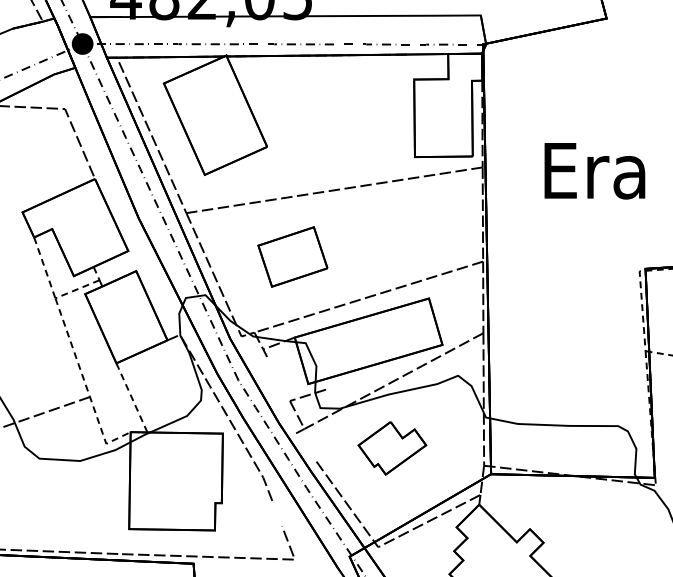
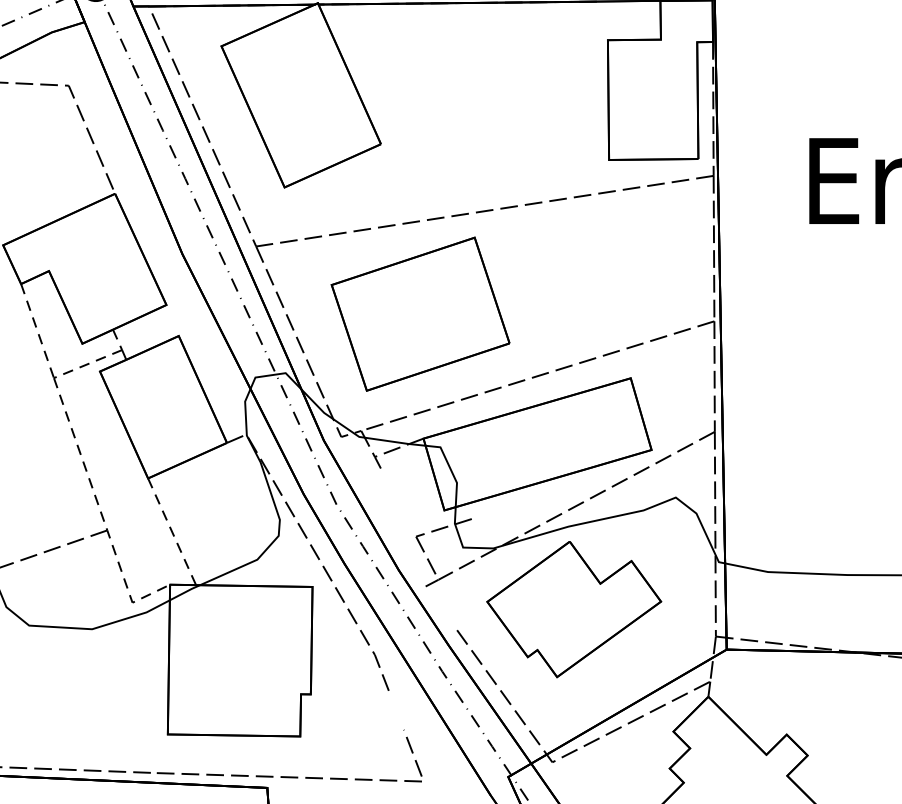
part: (292, 256) -> (420, 313), size x1.67
part: (392, 448) -> (574, 609), size x1.67

